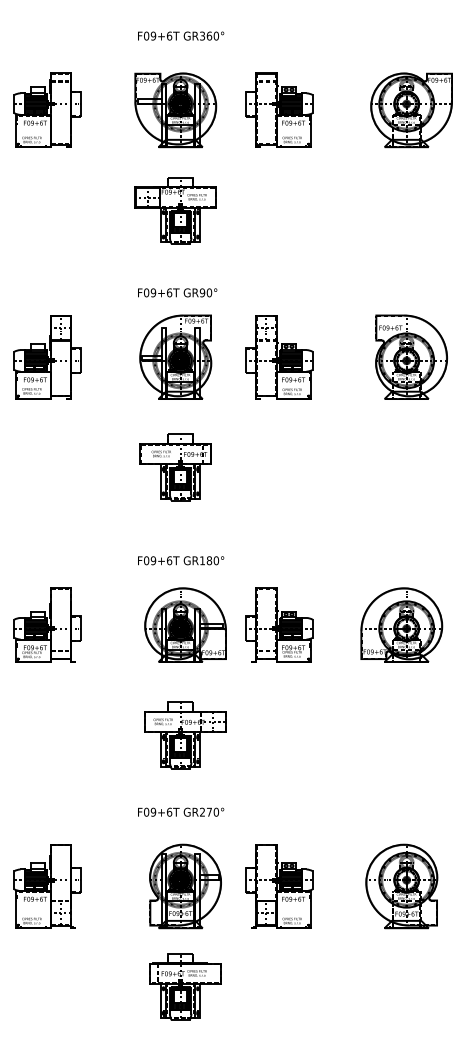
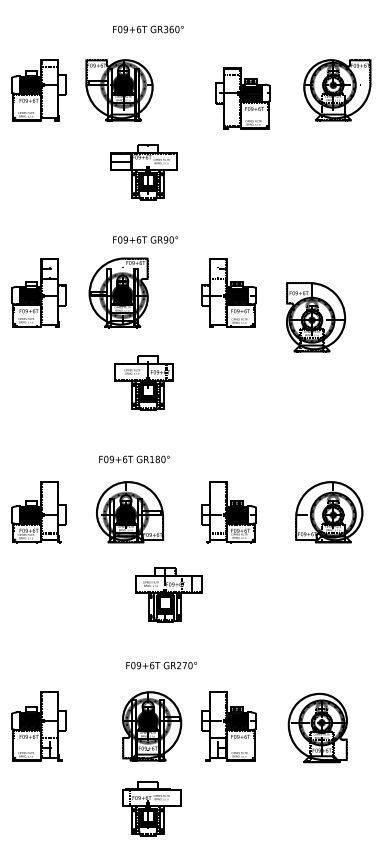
part: (279, 109) -> (243, 97), moved
part: (175, 110) -> (119, 90), moved
part: (175, 356) -> (118, 292), moved
part: (411, 356) -> (315, 316), moved
text: (181, 560) -> (134, 459), moved
part: (185, 624) -> (129, 511), moved
part: (185, 735) -> (169, 595), moved
text: (181, 811) -> (161, 664), moved
part: (401, 886) -> (317, 728), moved

